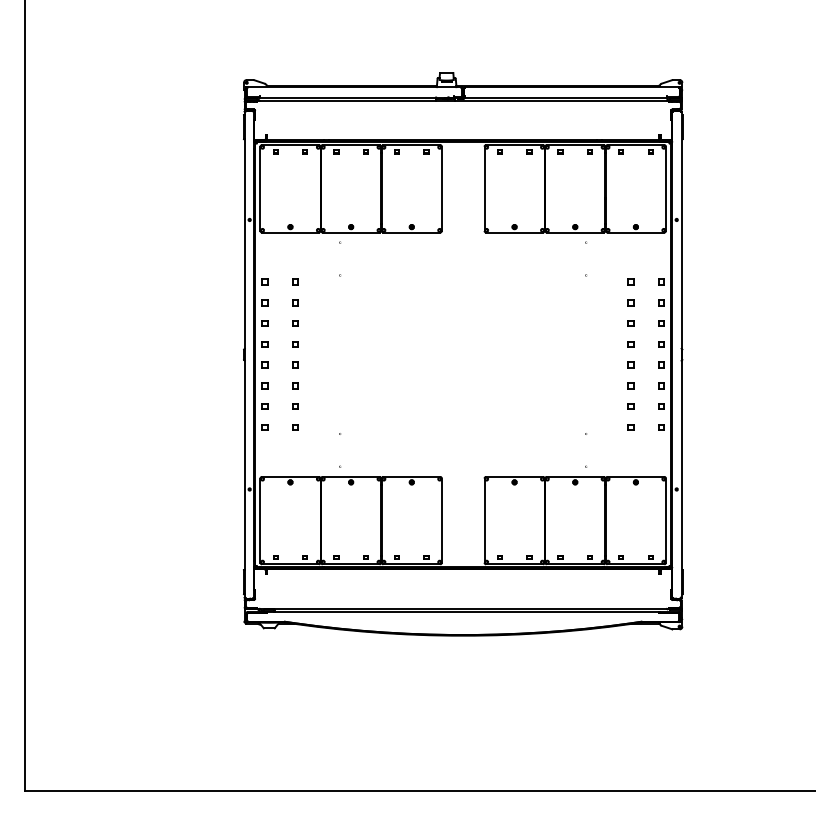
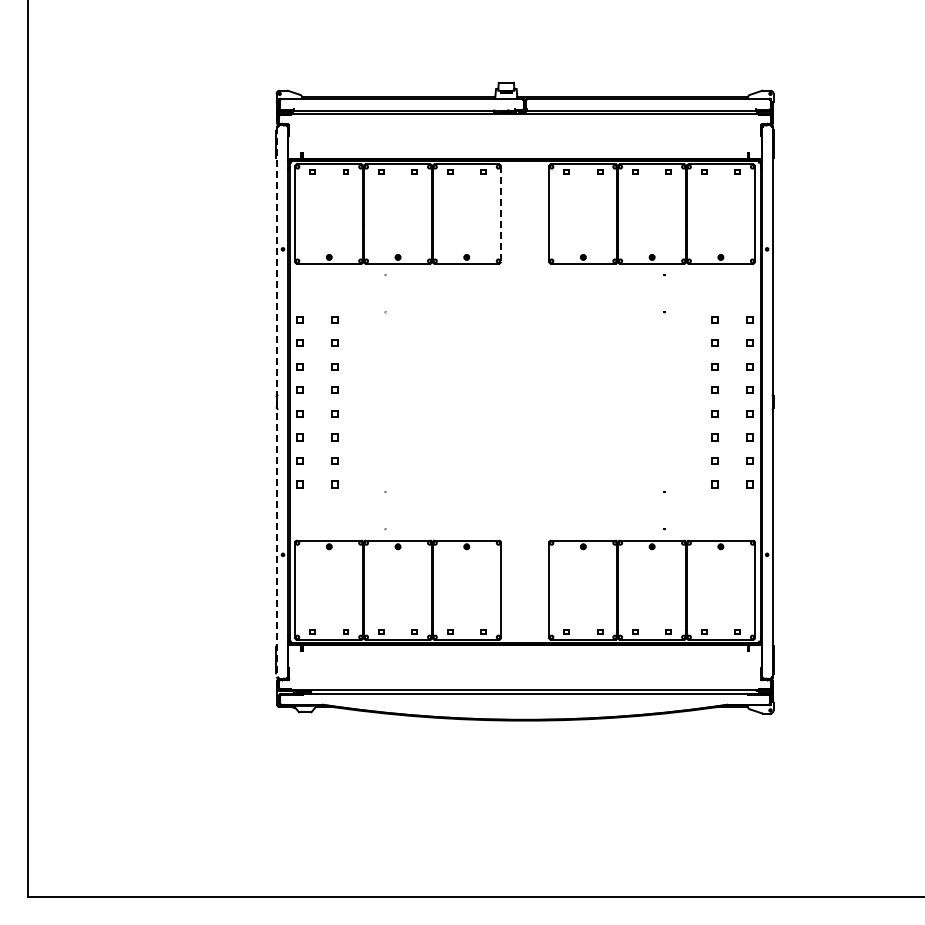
line: (441, 189) -> (500, 214), solid -> dashed
line: (244, 355) -> (277, 402), solid -> dashed

